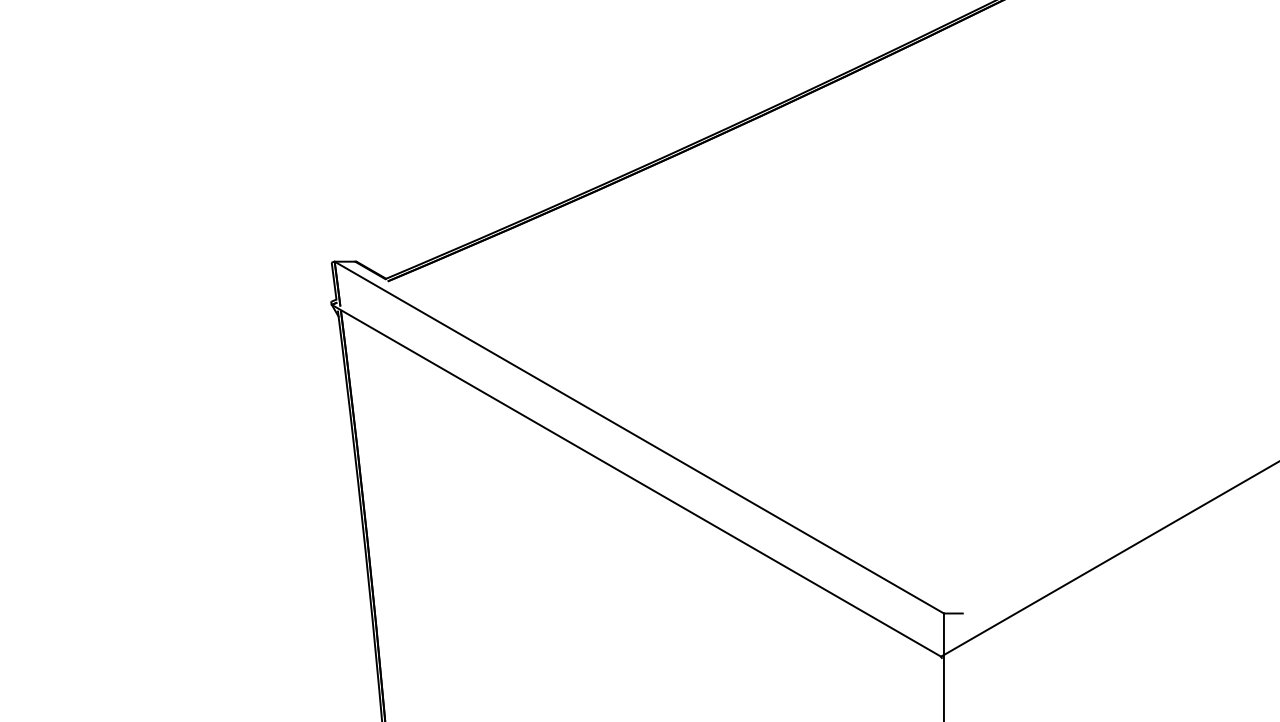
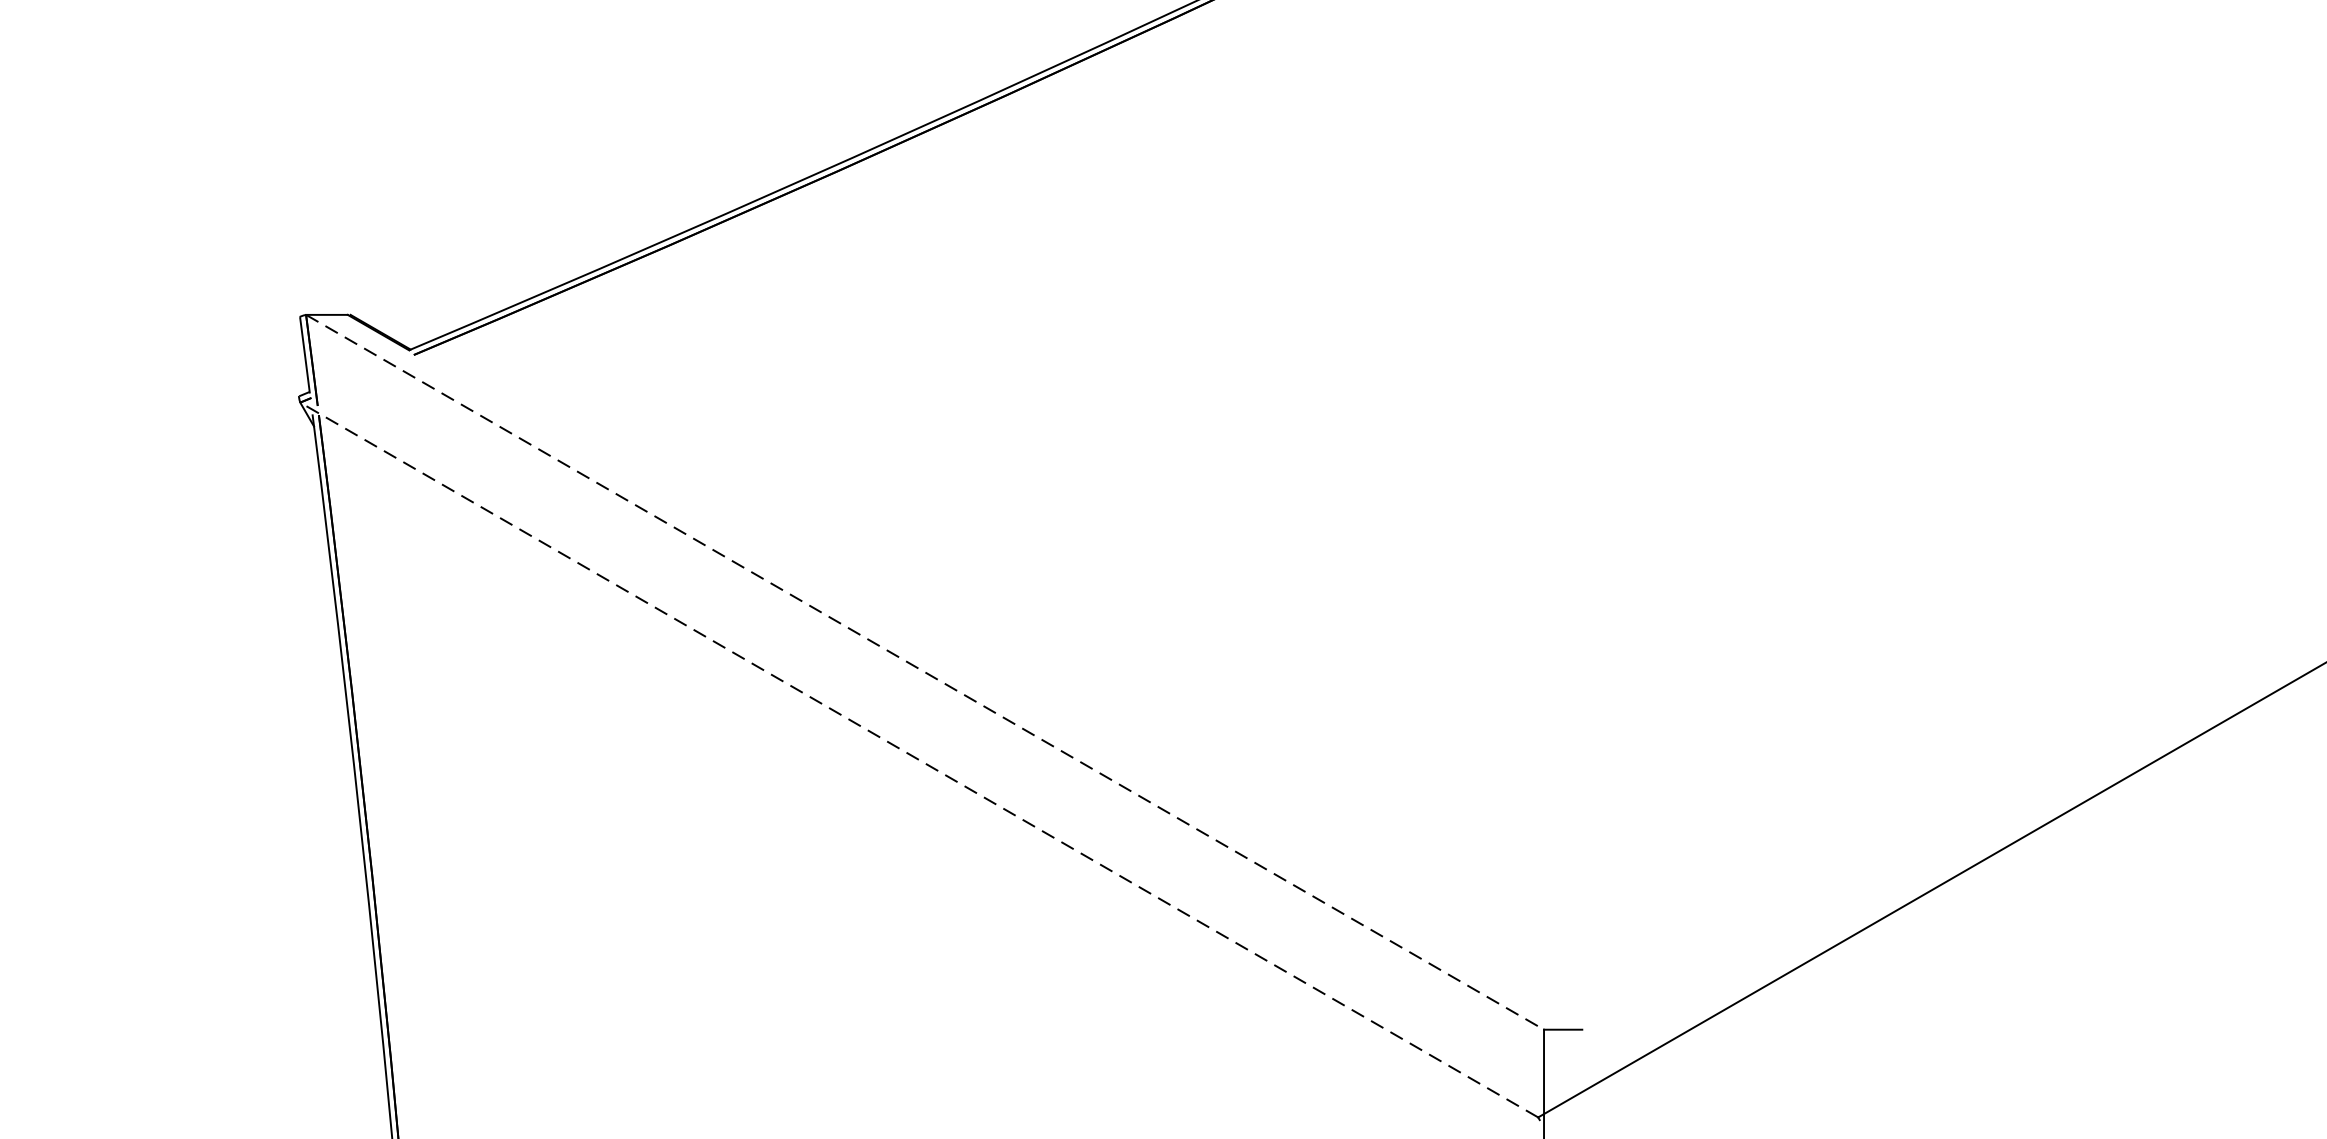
line: (639, 437) -> (925, 672), solid -> dashed
line: (636, 480) -> (919, 759), solid -> dashed

